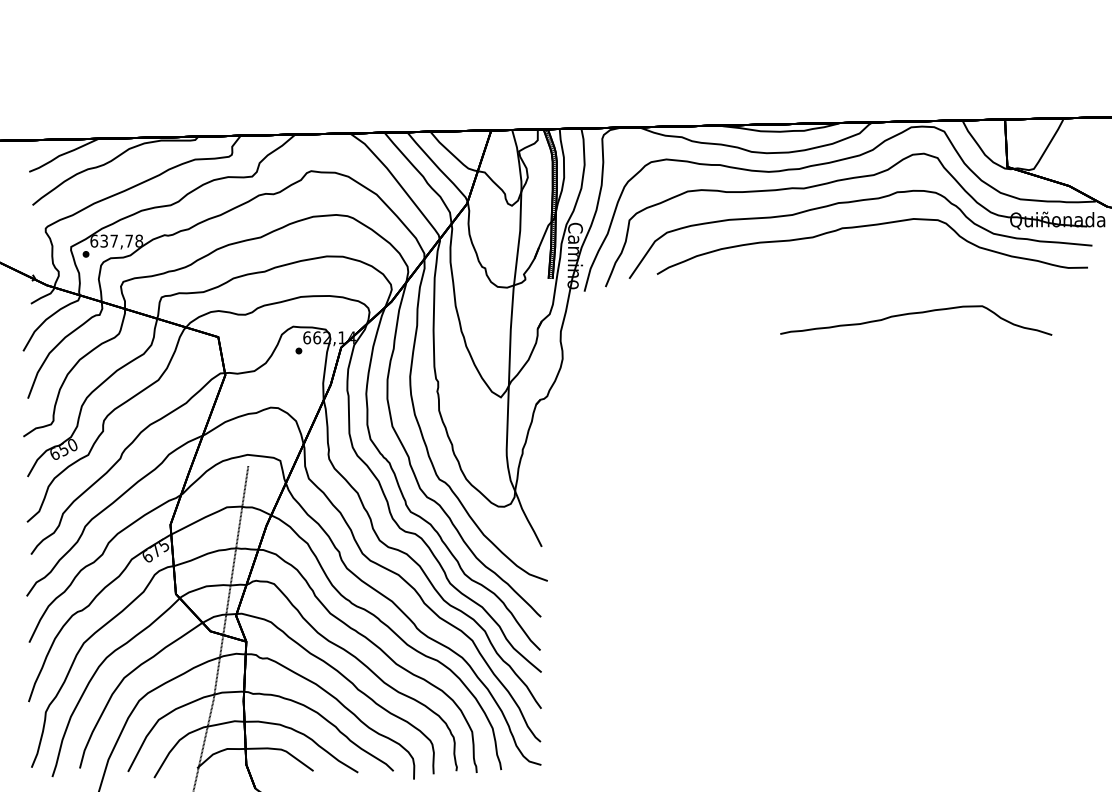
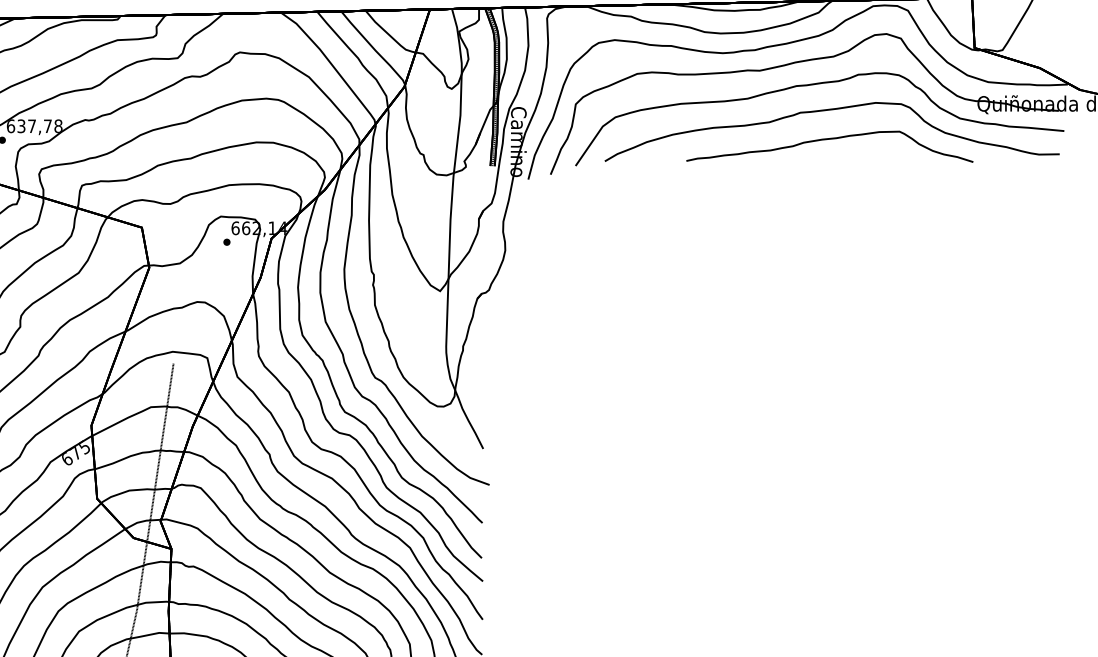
part: (914, 314) -> (828, 140), moved

